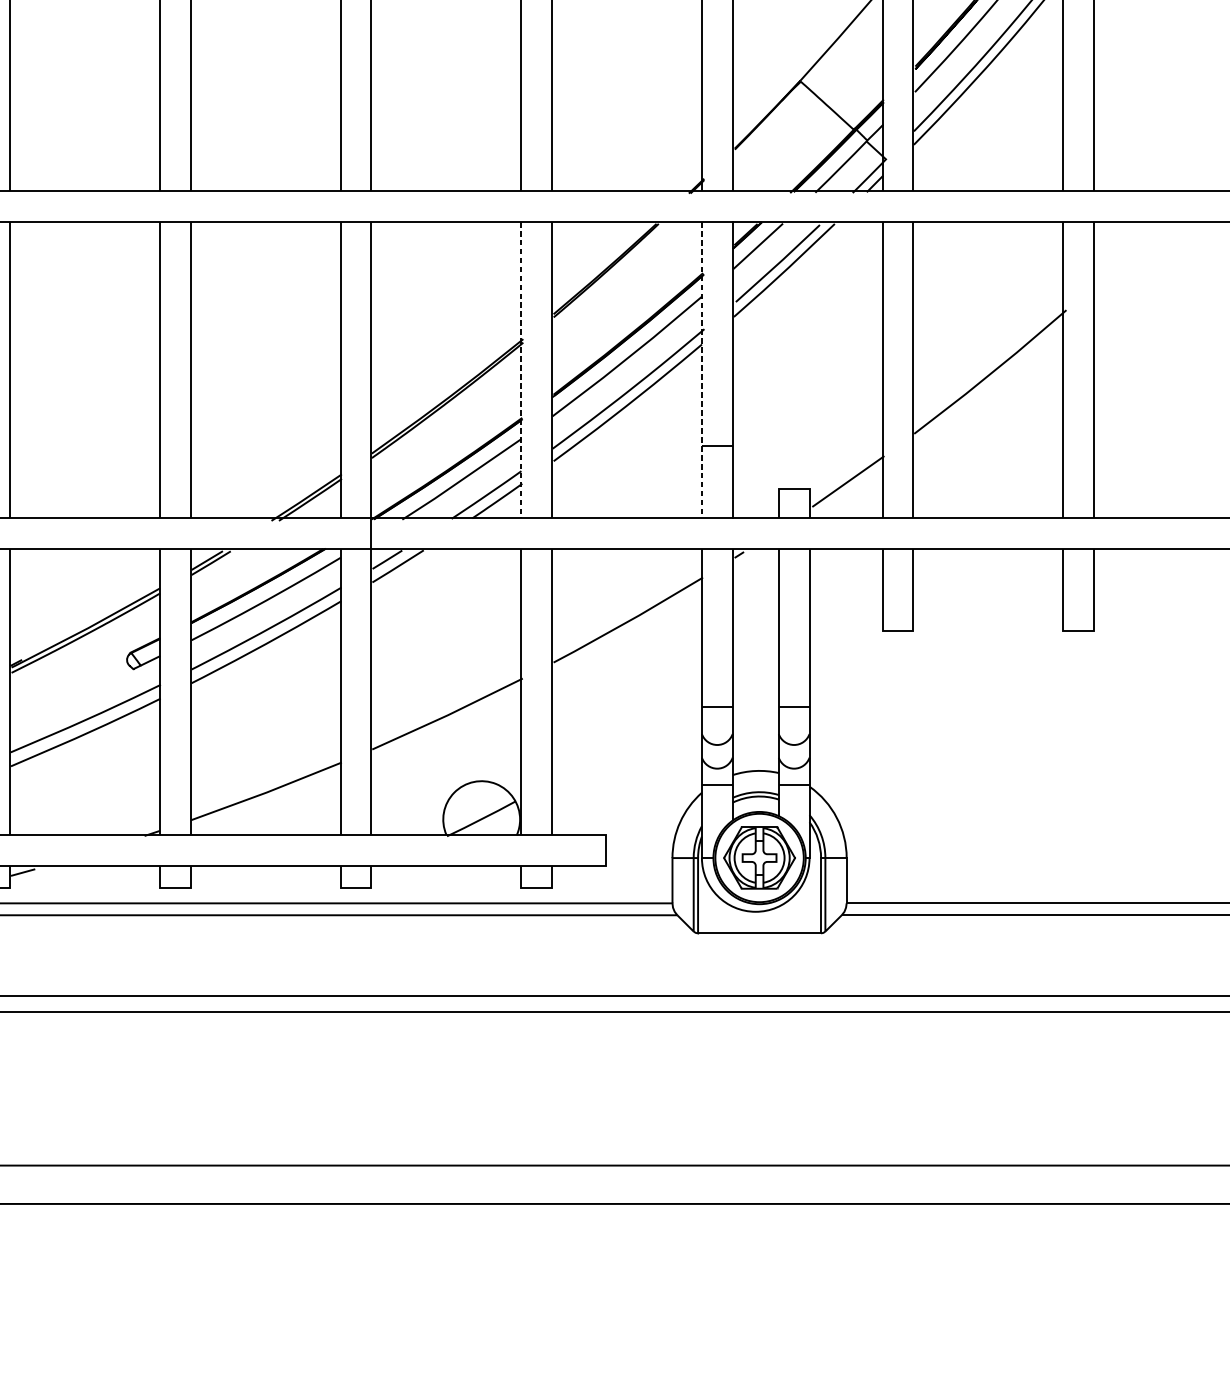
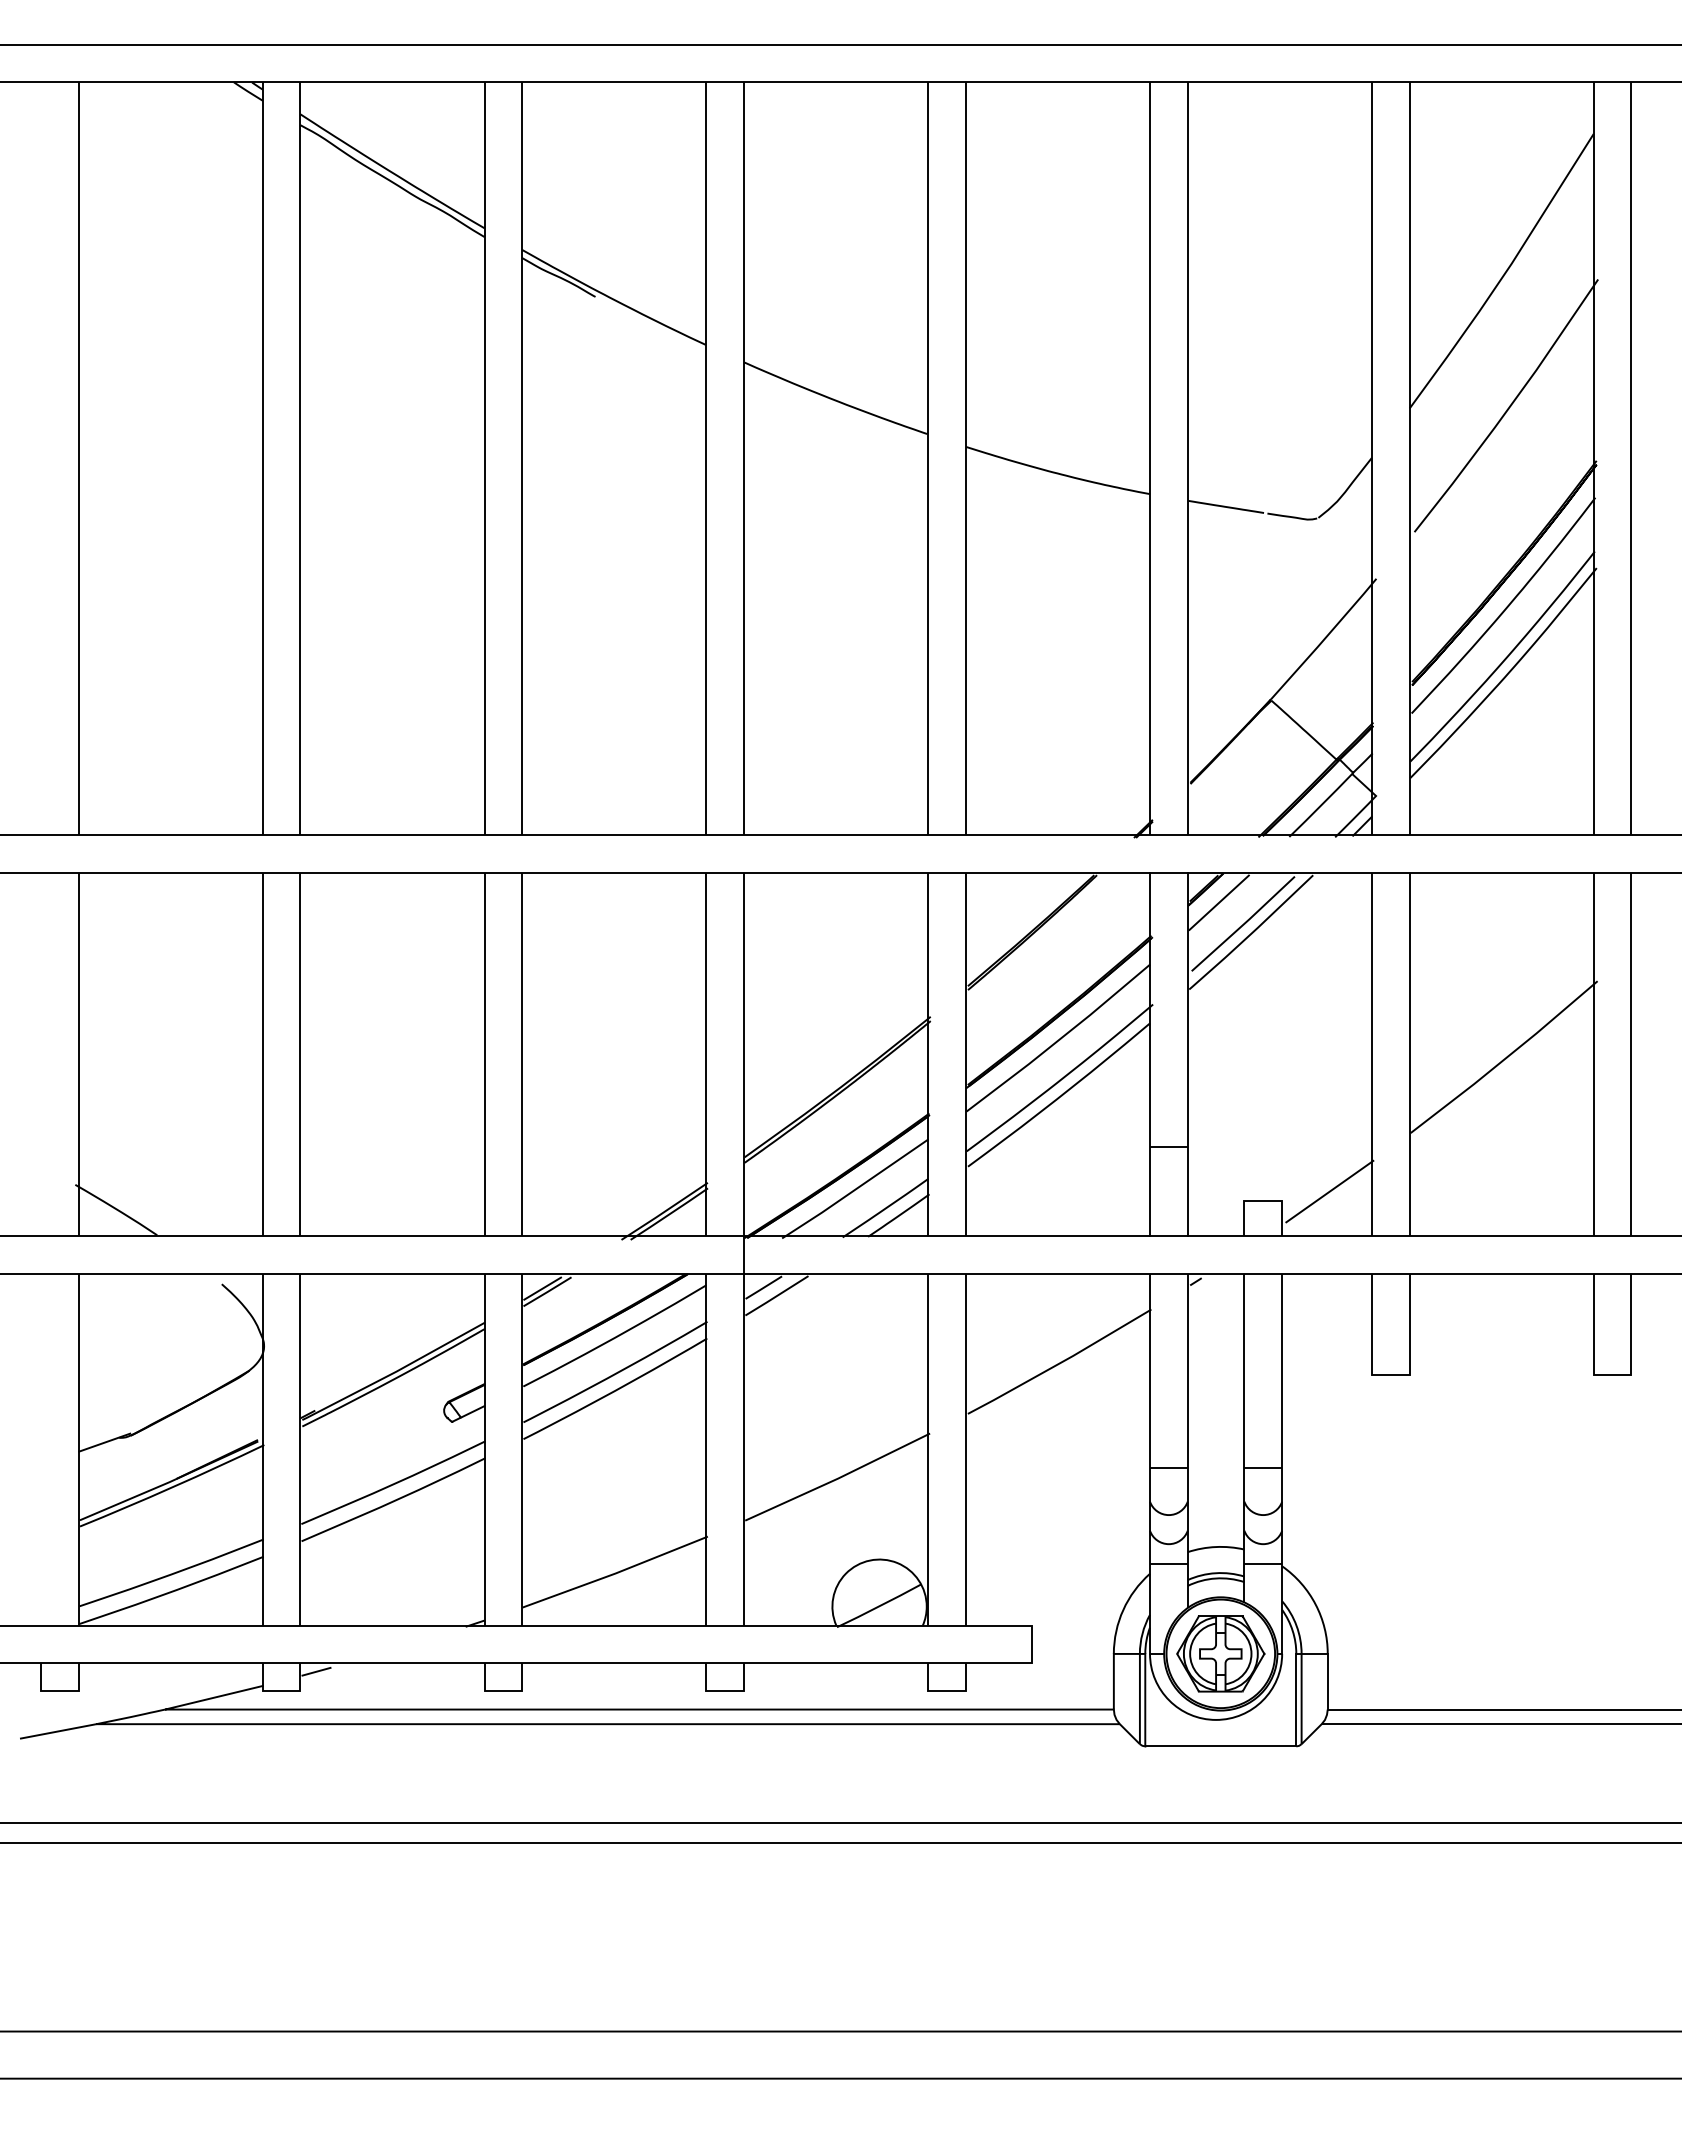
line: (521, 369) -> (928, 1054), dashed -> solid
line: (702, 369) -> (1150, 1054), dashed -> solid

